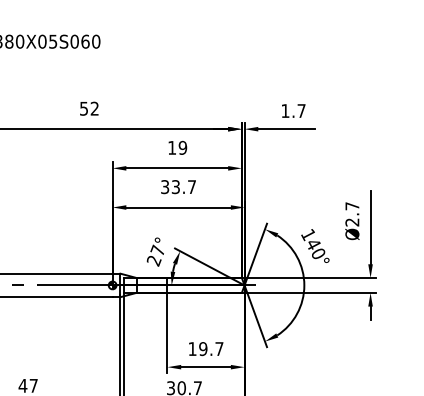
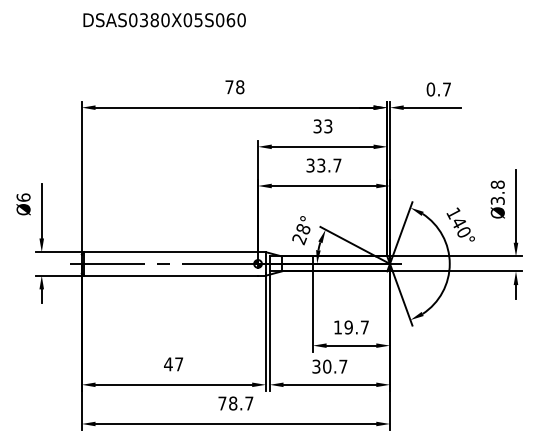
text: (89, 109) -> (234, 87), 52 -> 78
text: (285, 111) -> (430, 89), 1.7 -> 0.7
text: (177, 148) -> (322, 126), 19 -> 33
text: (352, 214) -> (497, 192), Ø2.7 -> Ø3.8
text: (157, 250) -> (302, 228), 27° -> 28°

